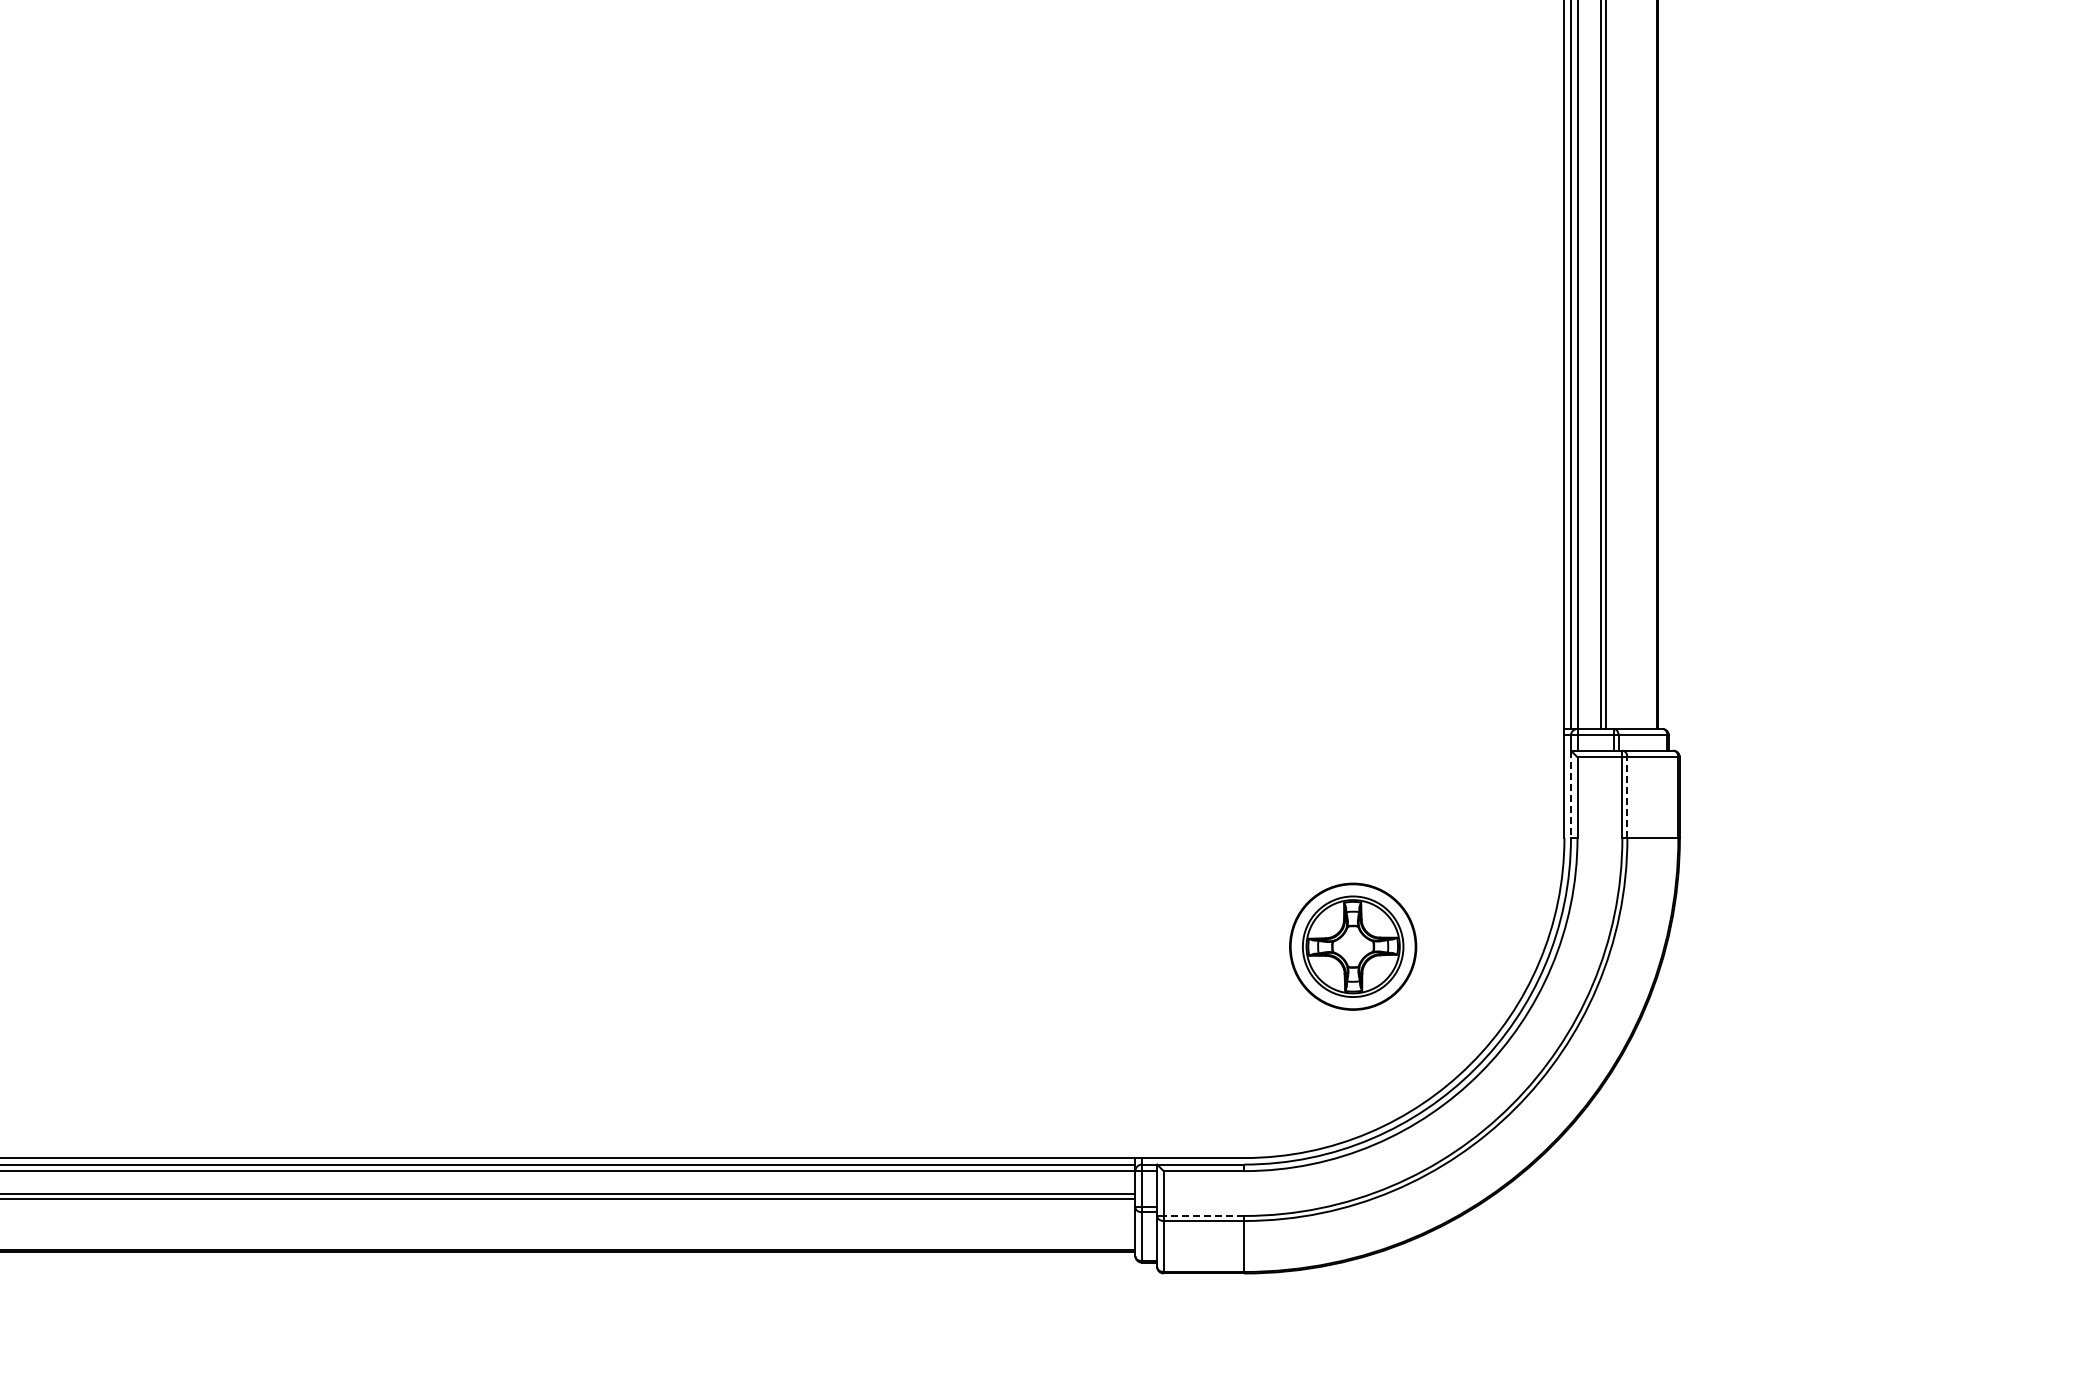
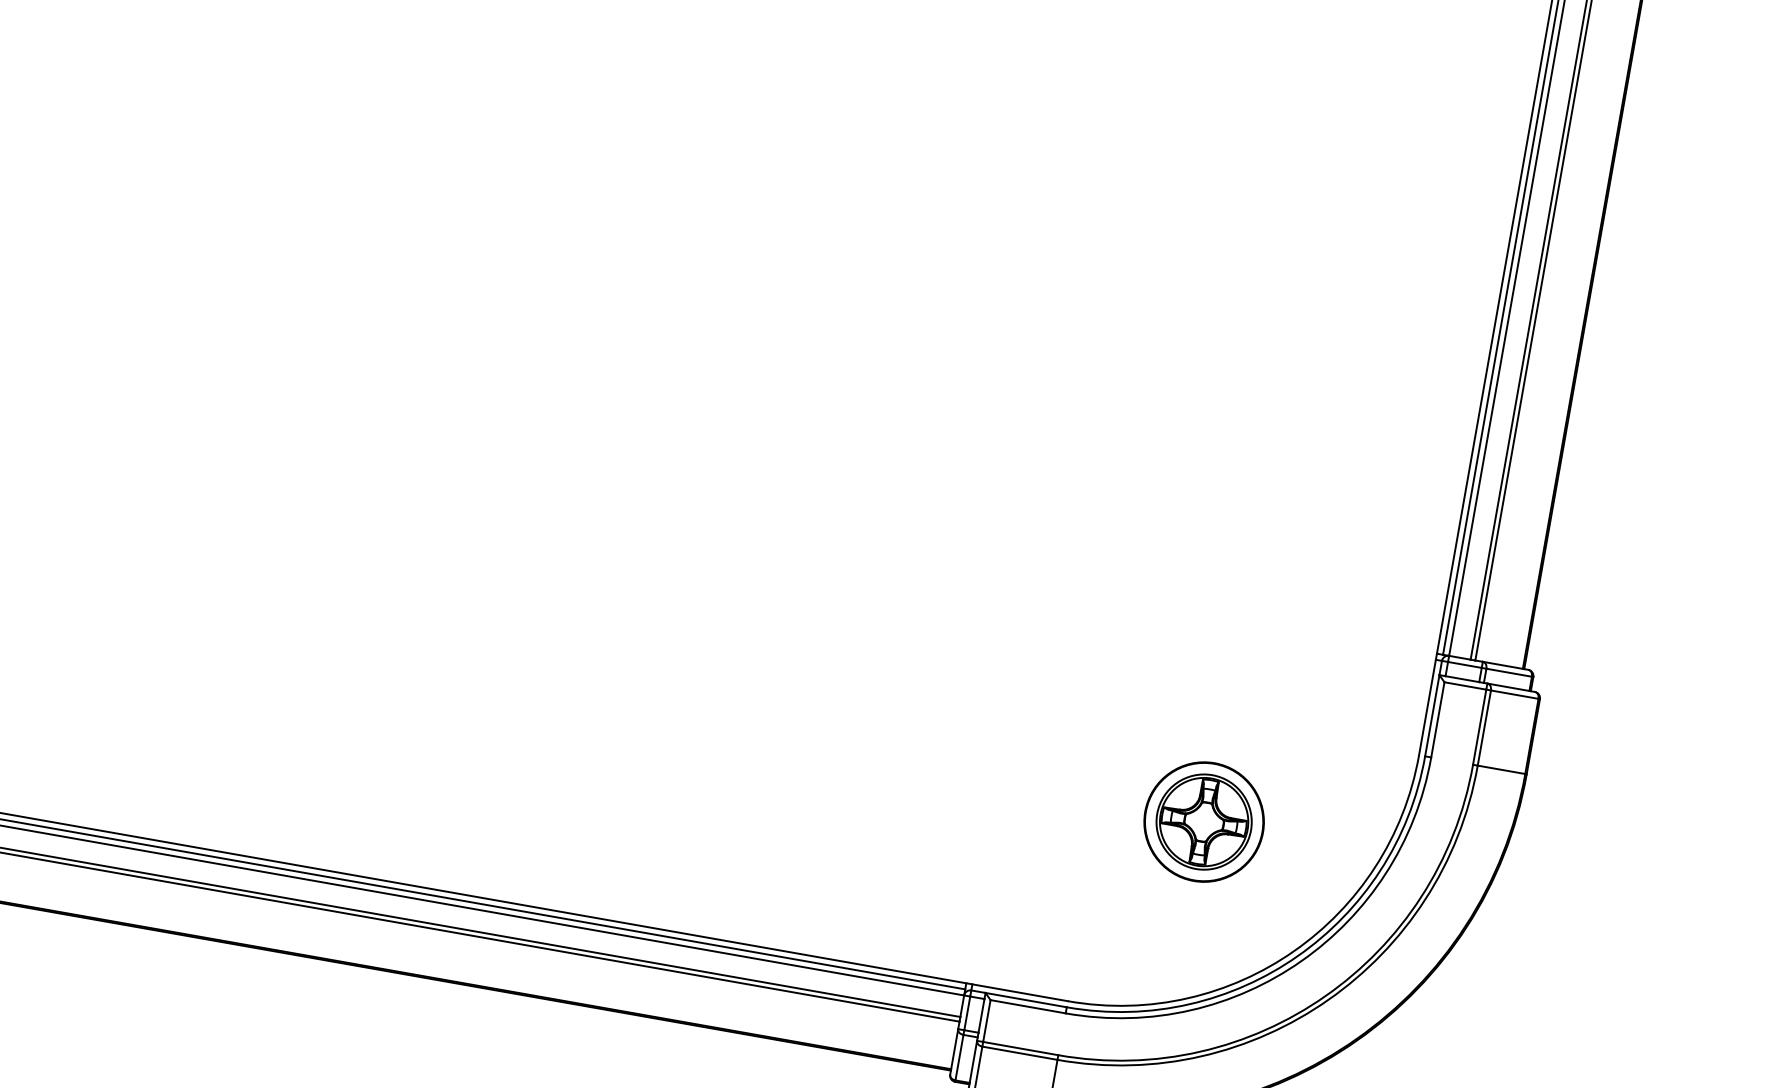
line: (1570, 794) -> (1431, 715), dashed -> solid
line: (1627, 797) -> (1484, 728), dashed -> solid
line: (1203, 1215) -> (1020, 1048), dashed -> solid

